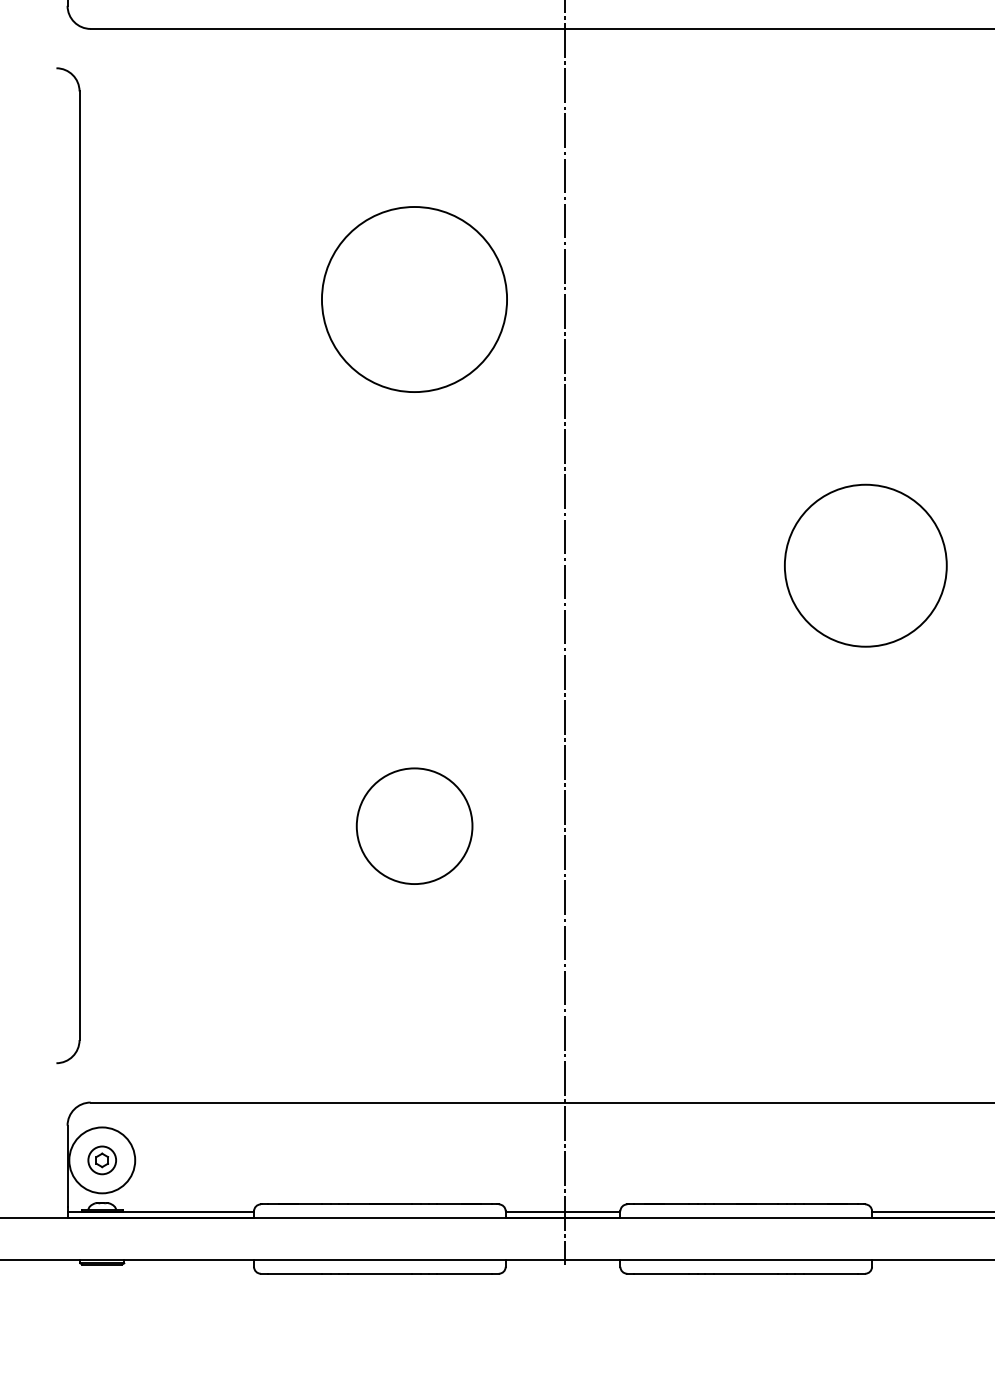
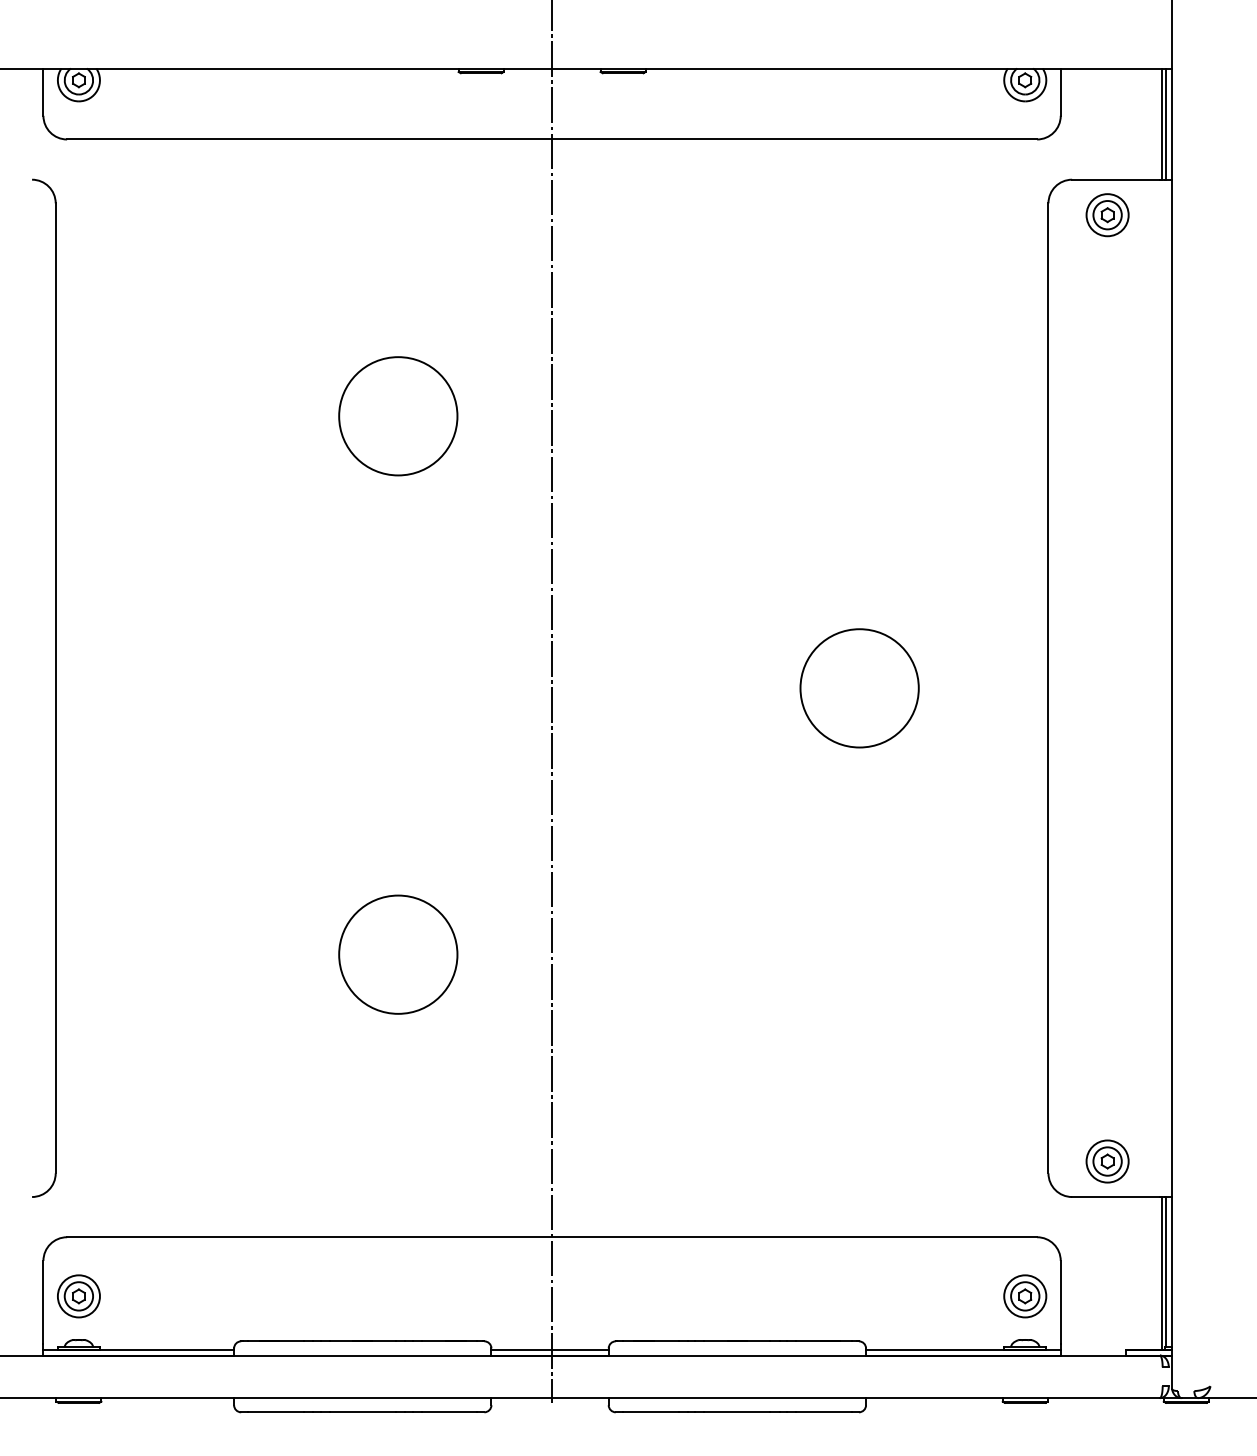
circle: (414, 299) -> (398, 416), size x0.62
circle: (865, 565) -> (859, 688), size x0.71
circle: (101, 1160) -> (78, 1296), size x0.62

